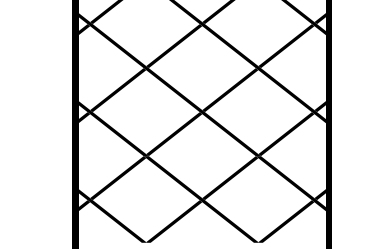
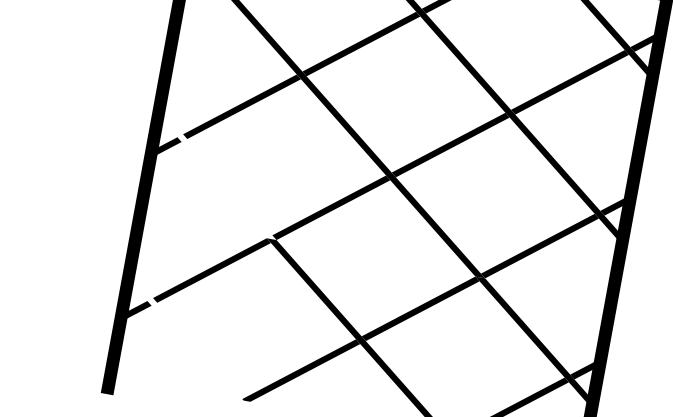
fill: (111, 127) -> (216, 173), removed
fill: (111, 214) -> (187, 335), removed

